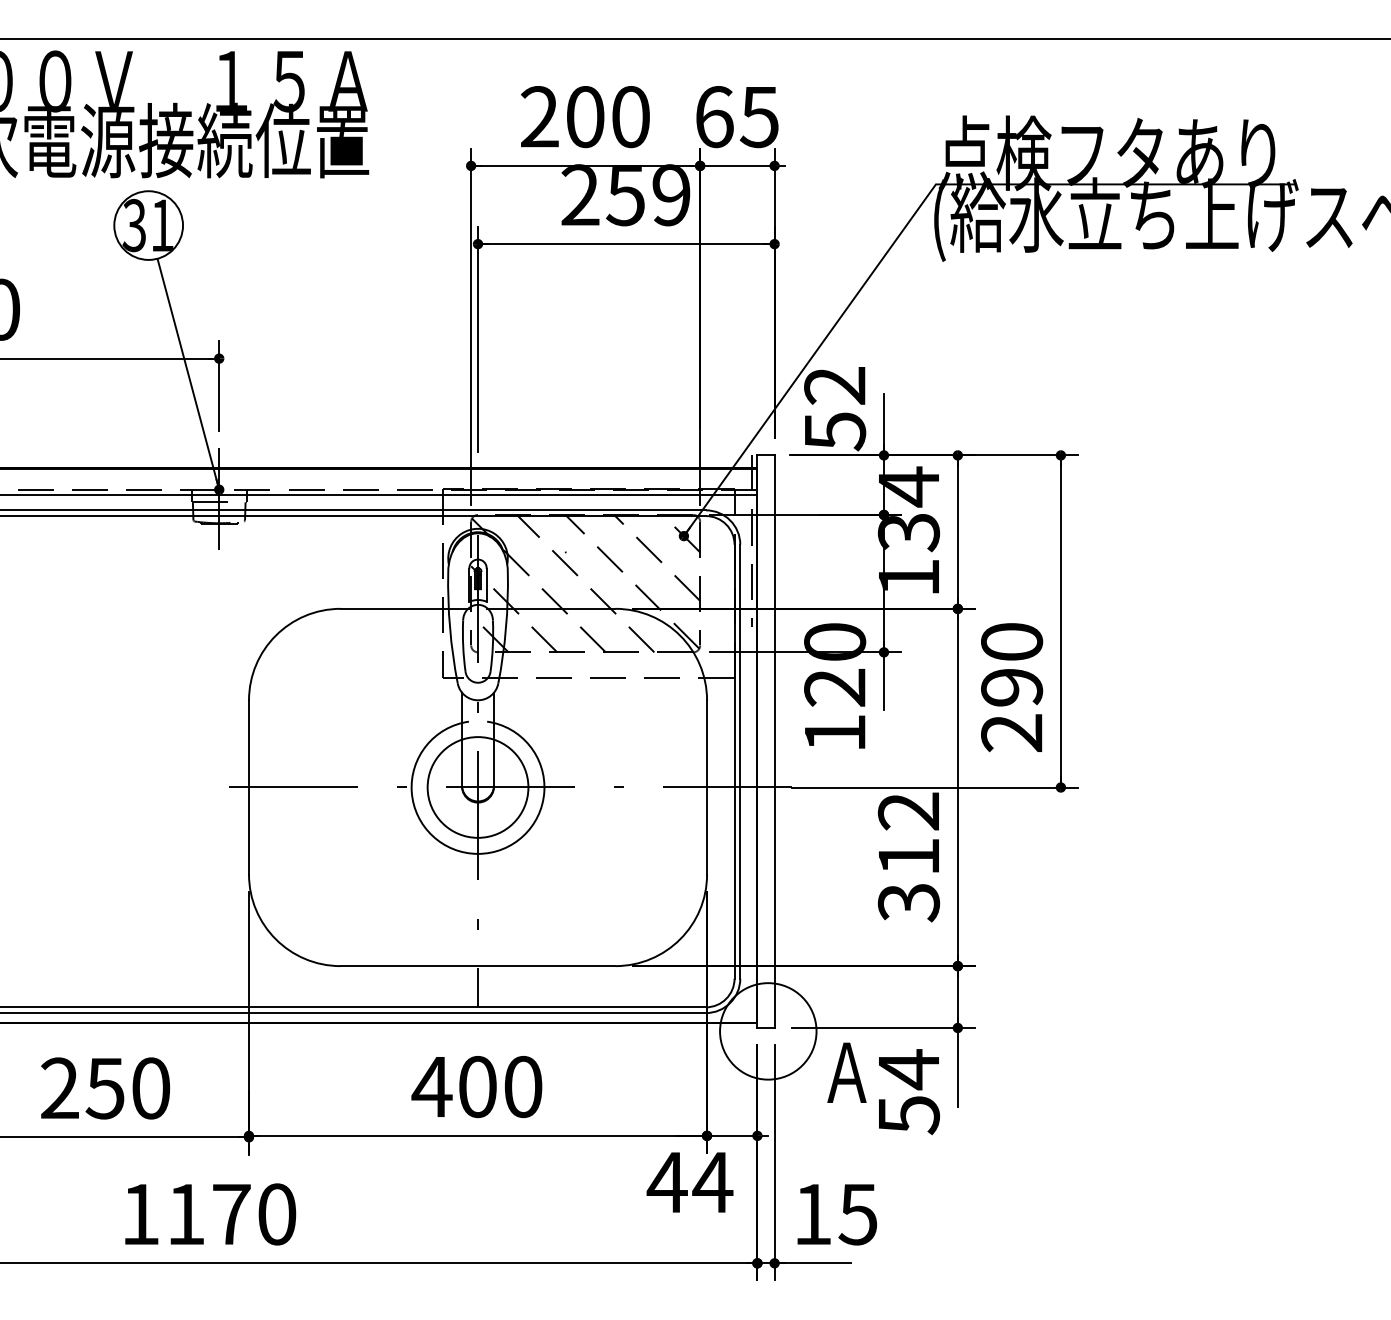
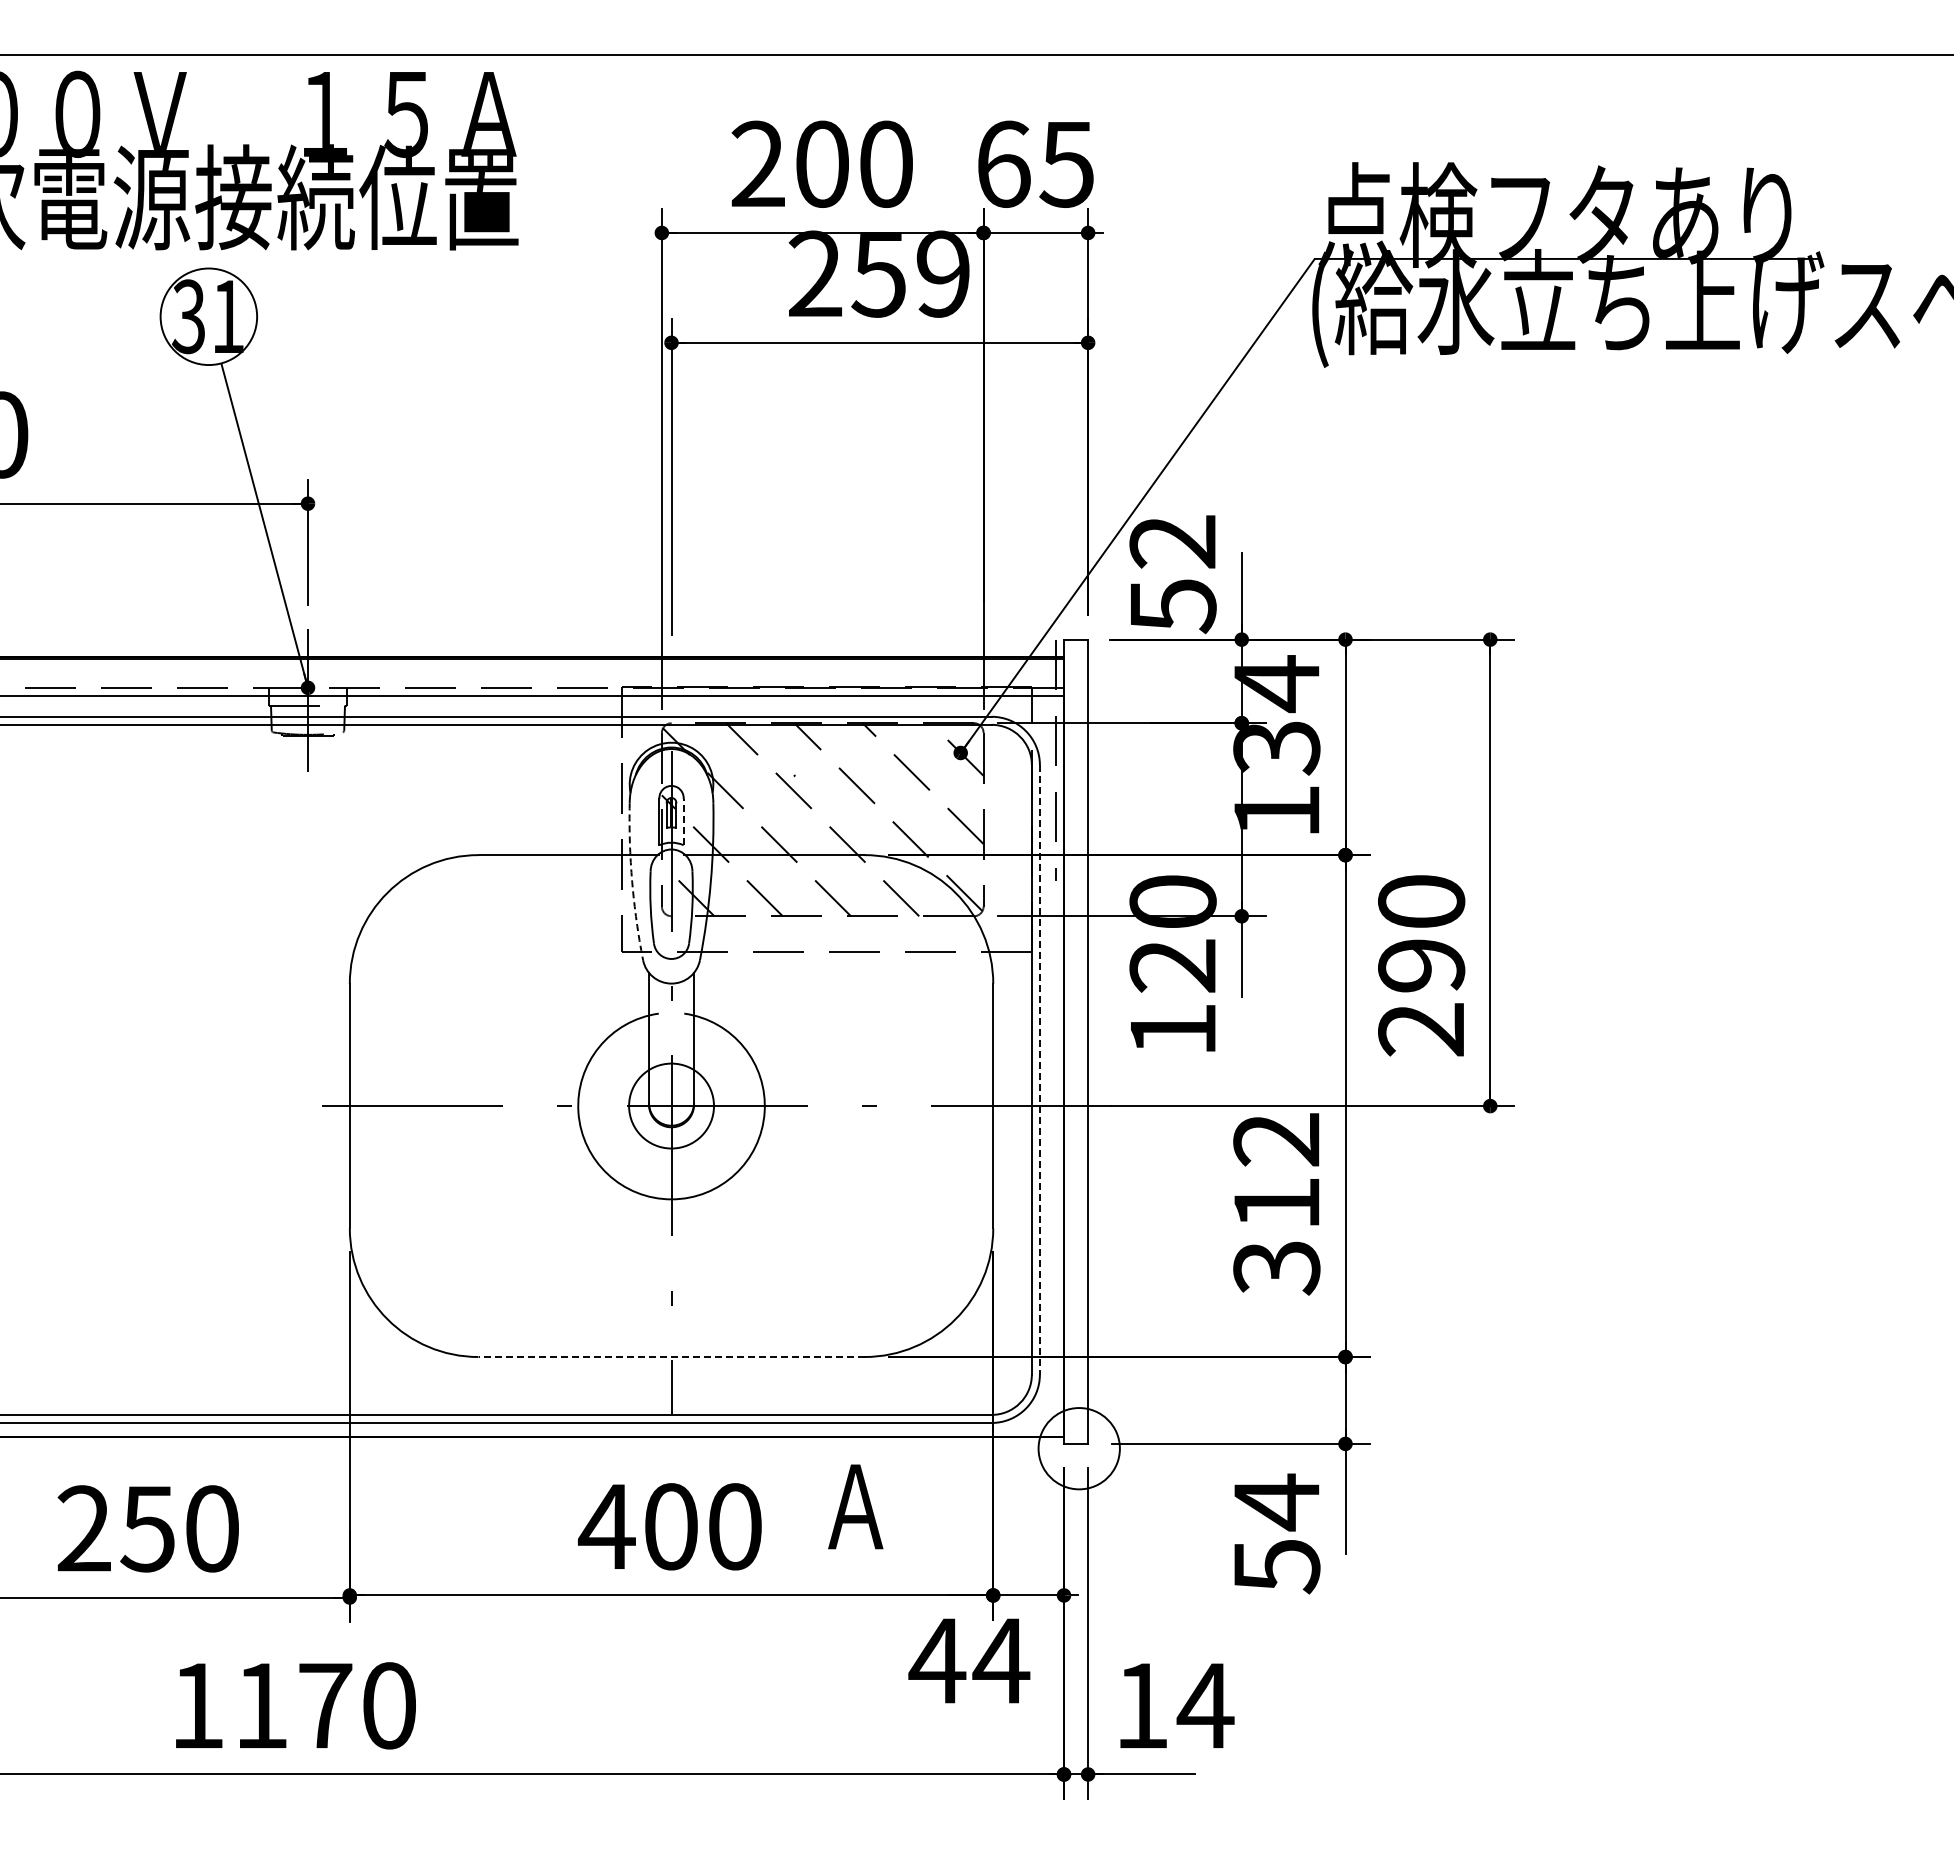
line: (486, 584) -> (683, 821), solid -> dashed
arc: (450, 628) -> (632, 882), solid -> dashed
line: (739, 761) -> (1039, 1069), solid -> dashed
circle: (478, 787) -> (671, 1105), size x0.6
line: (478, 966) -> (671, 1357), solid -> dashed
circle: (768, 1031) -> (1079, 1448), size x0.6
text: (846, 1072) -> (855, 1506), moved
text: (858, 1214) -> (1205, 1706), 15 -> 14

